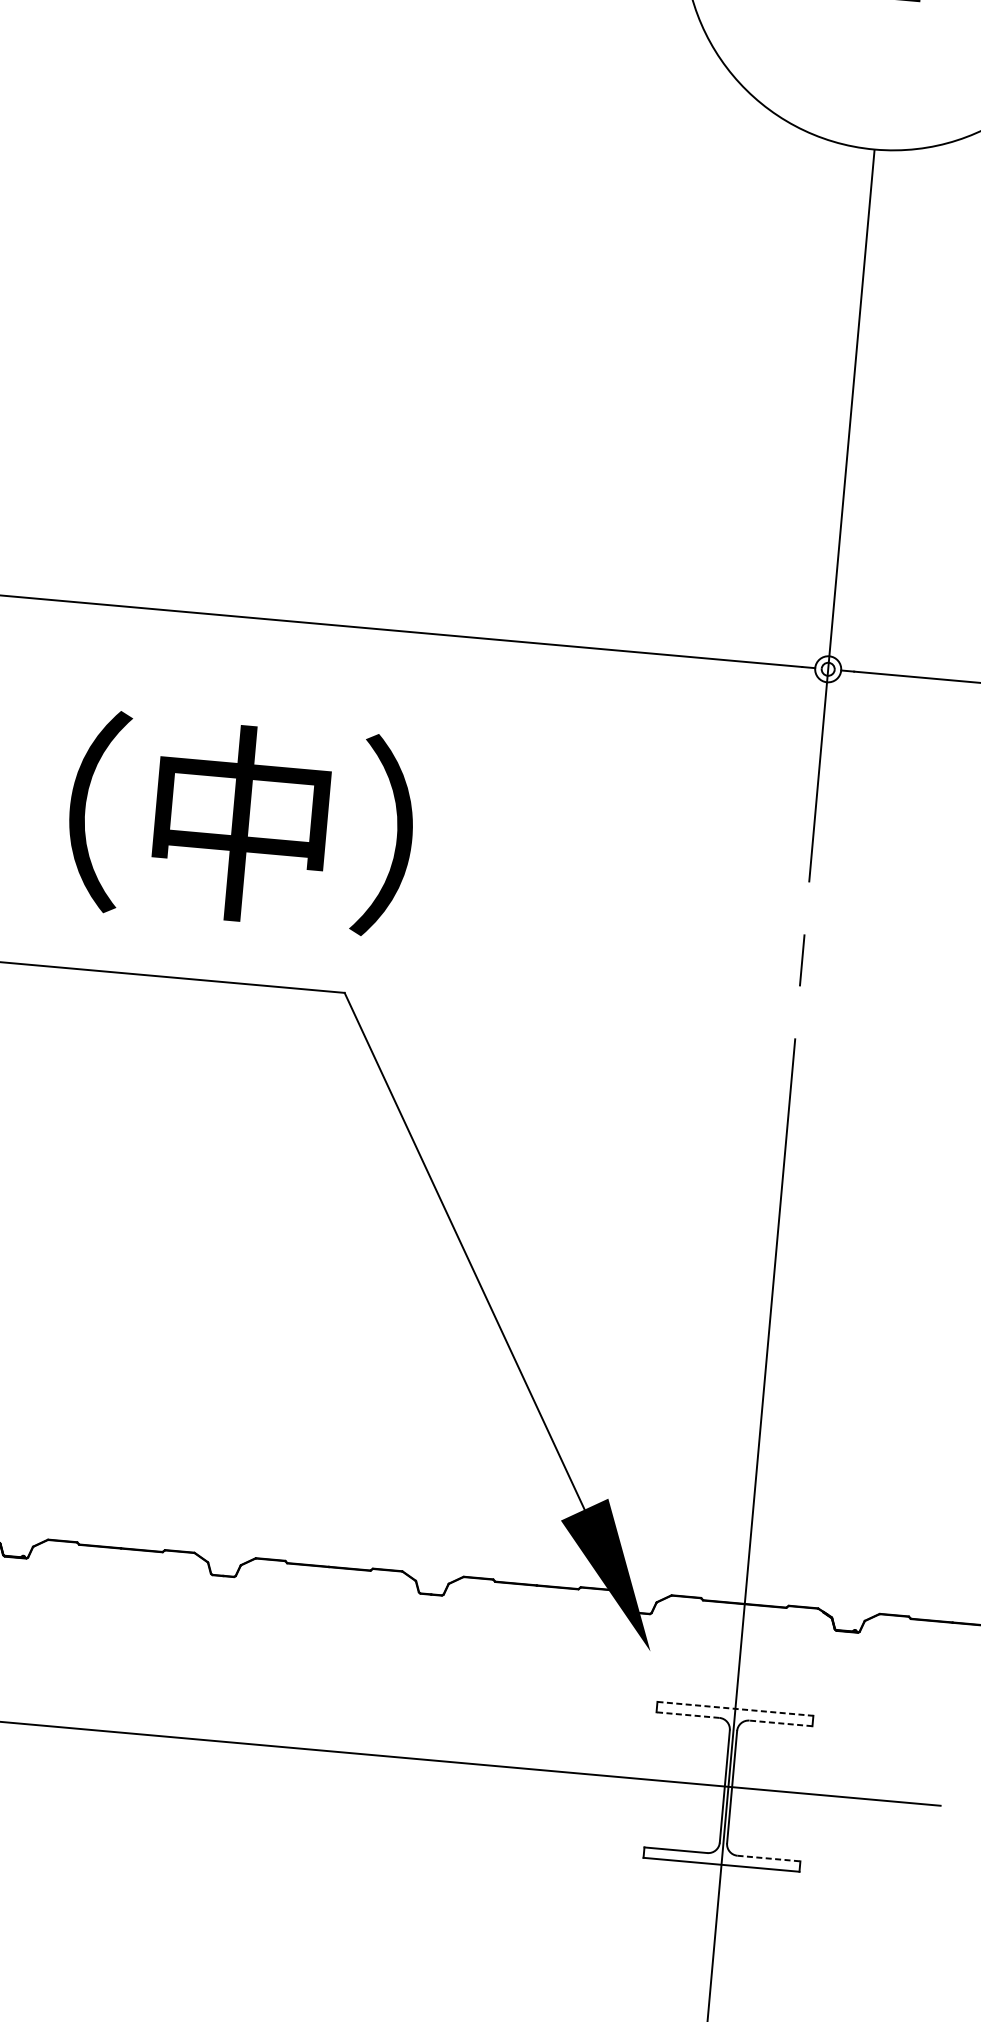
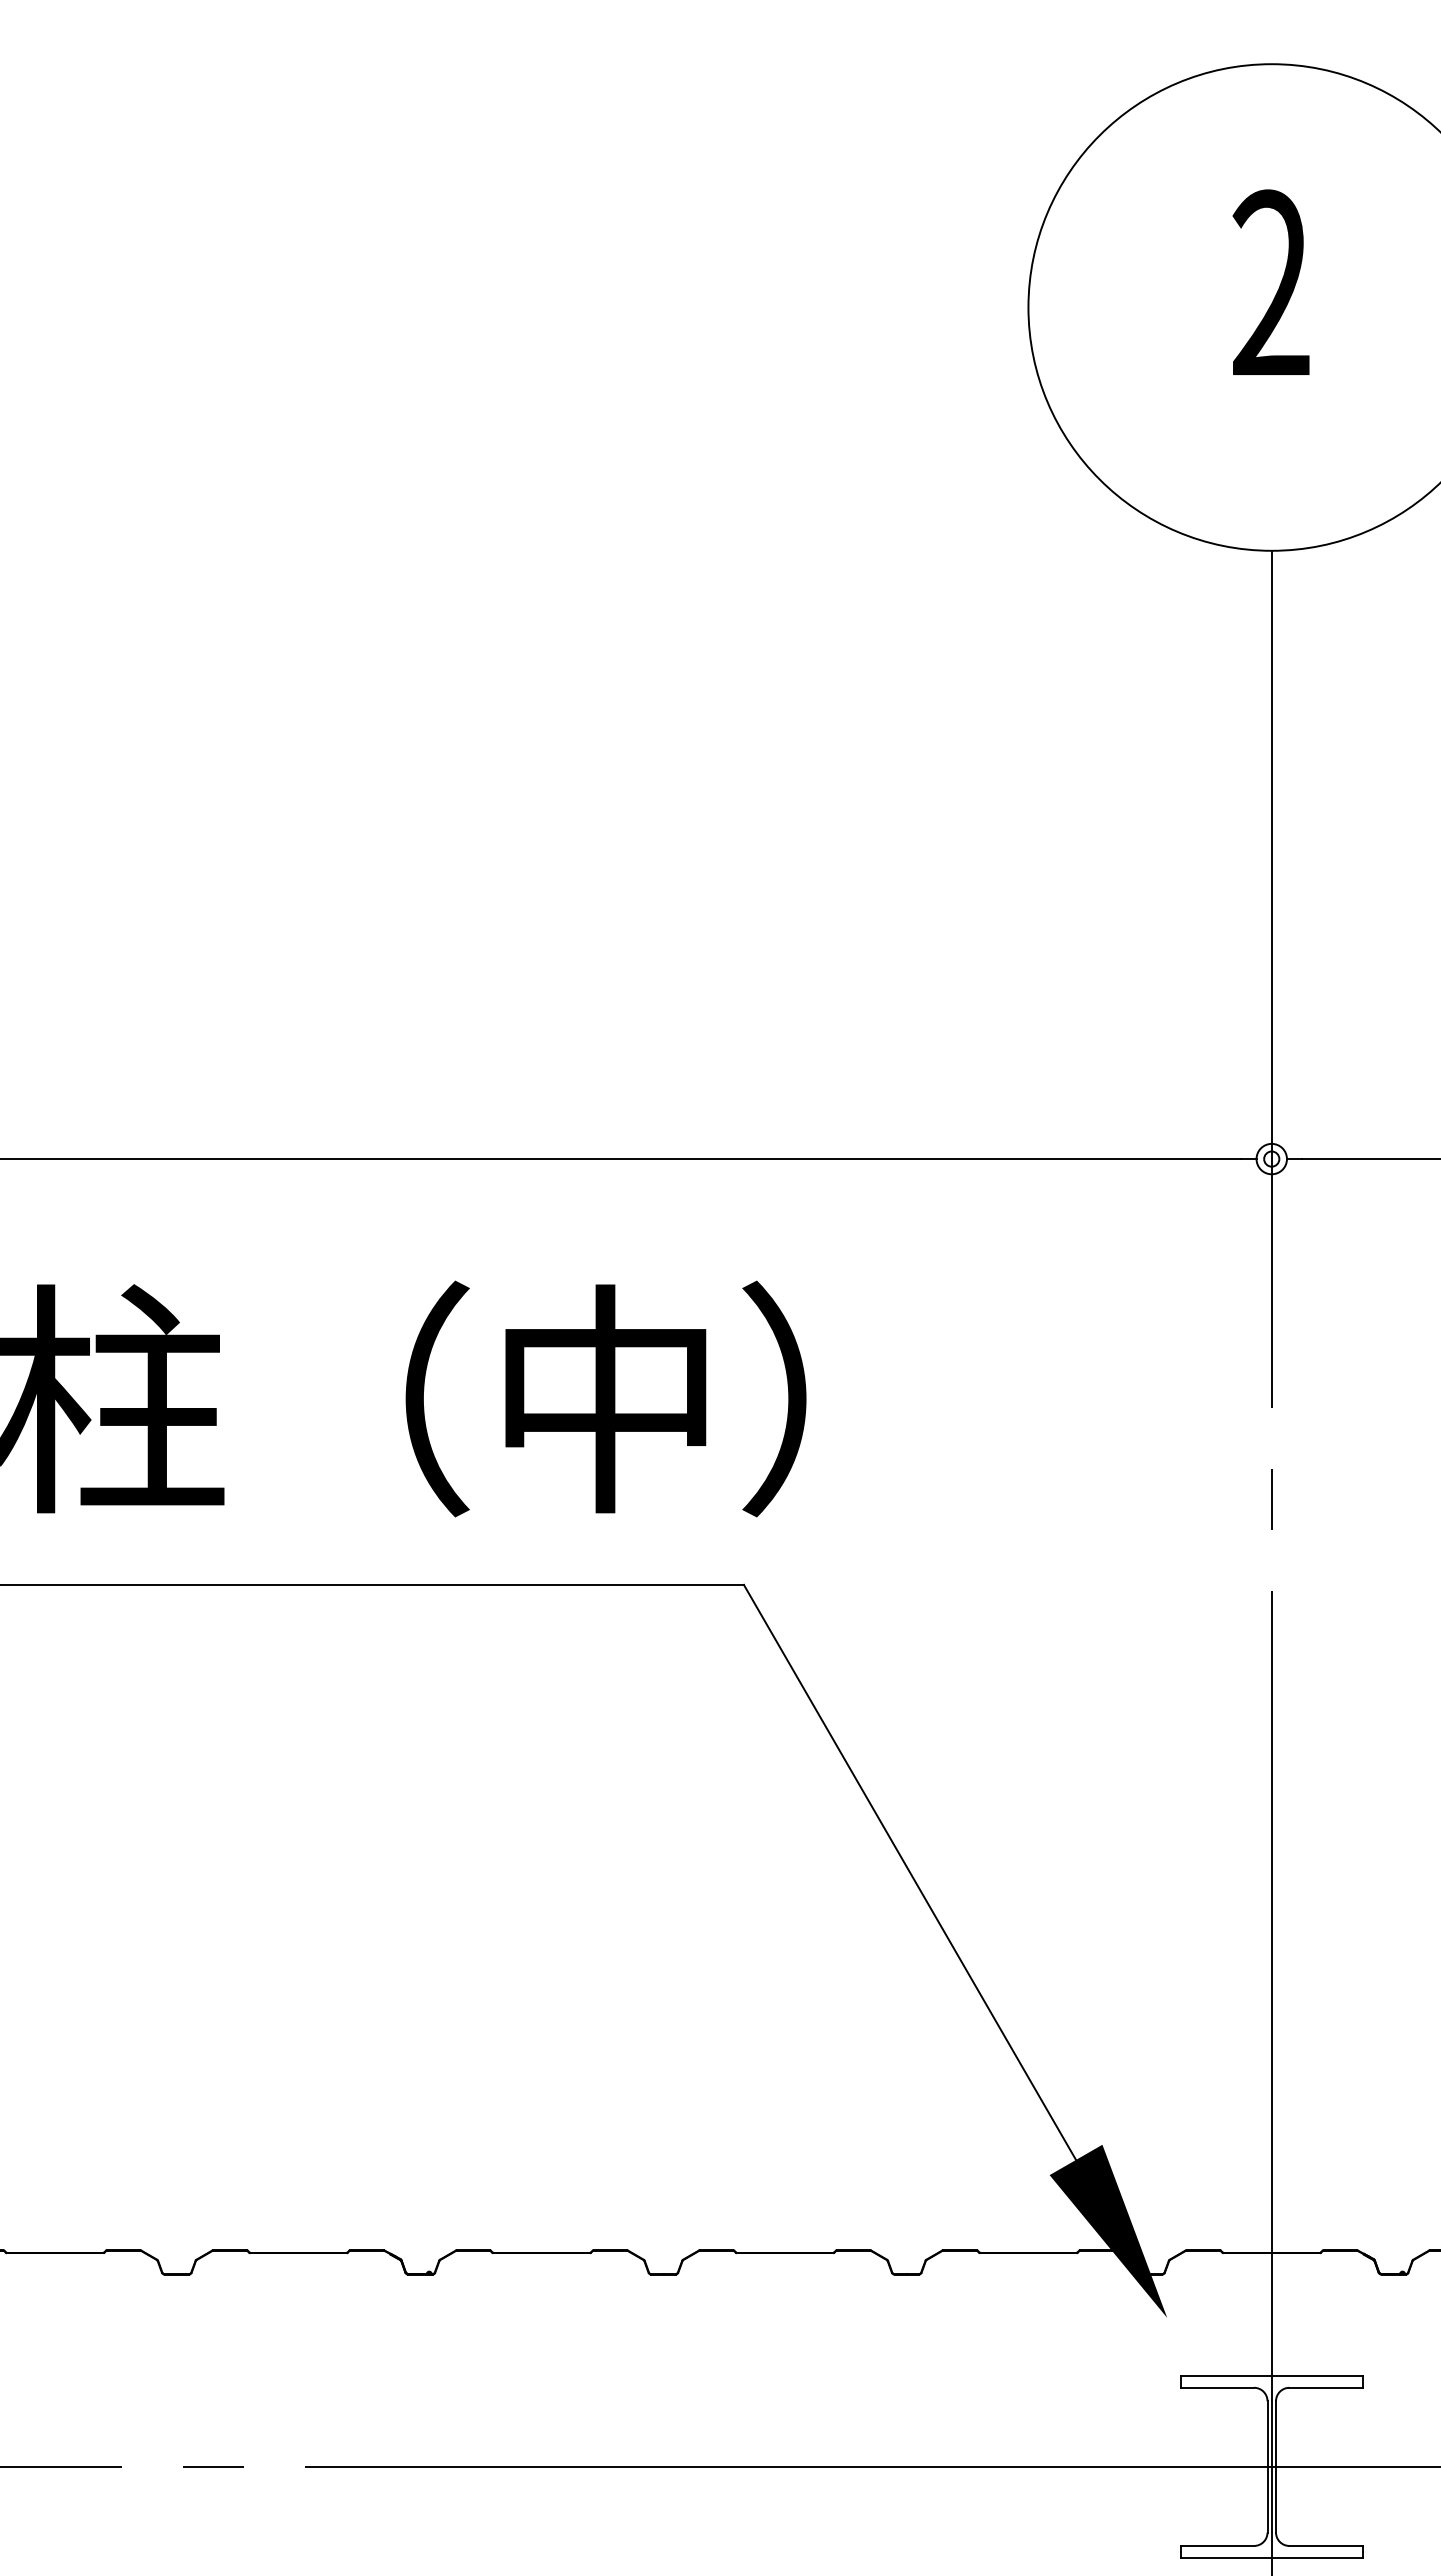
line: (736, 1708) -> (1272, 2375), dashed -> solid
line: (688, 1714) -> (1217, 2387), dashed -> solid
line: (781, 1723) -> (1326, 2387), dashed -> solid
line: (769, 1858) -> (1326, 2545), dashed -> solid

